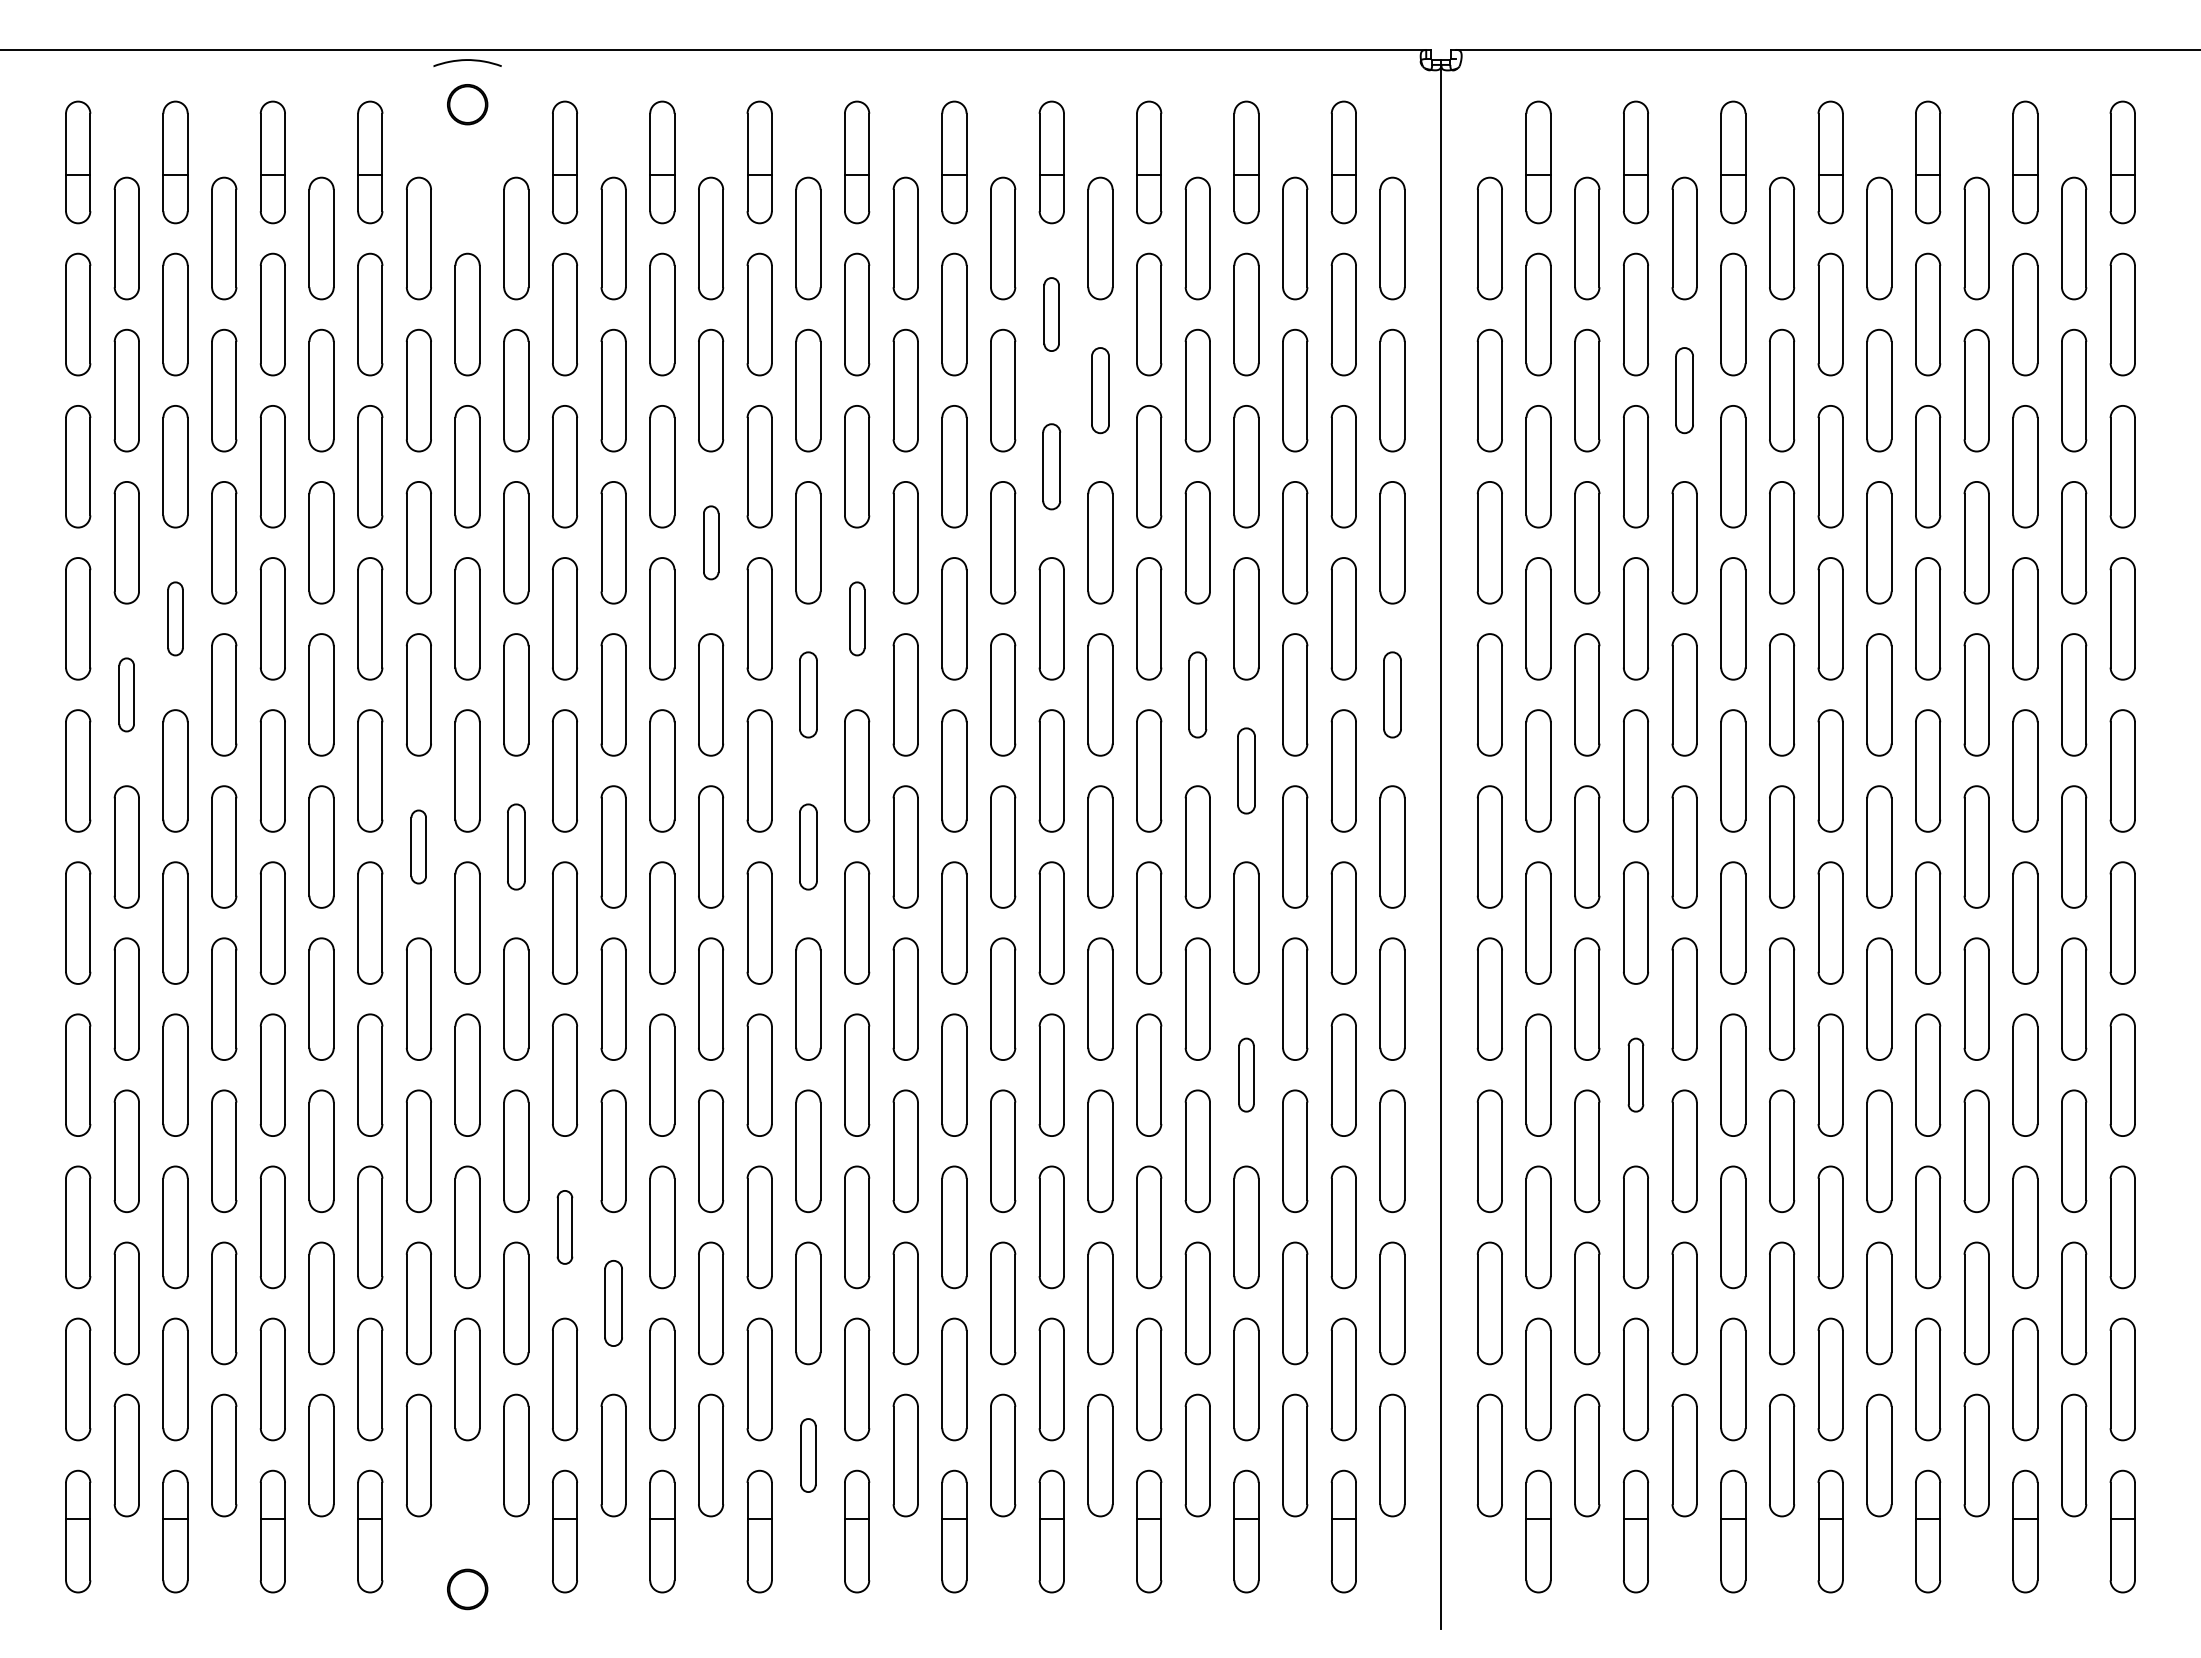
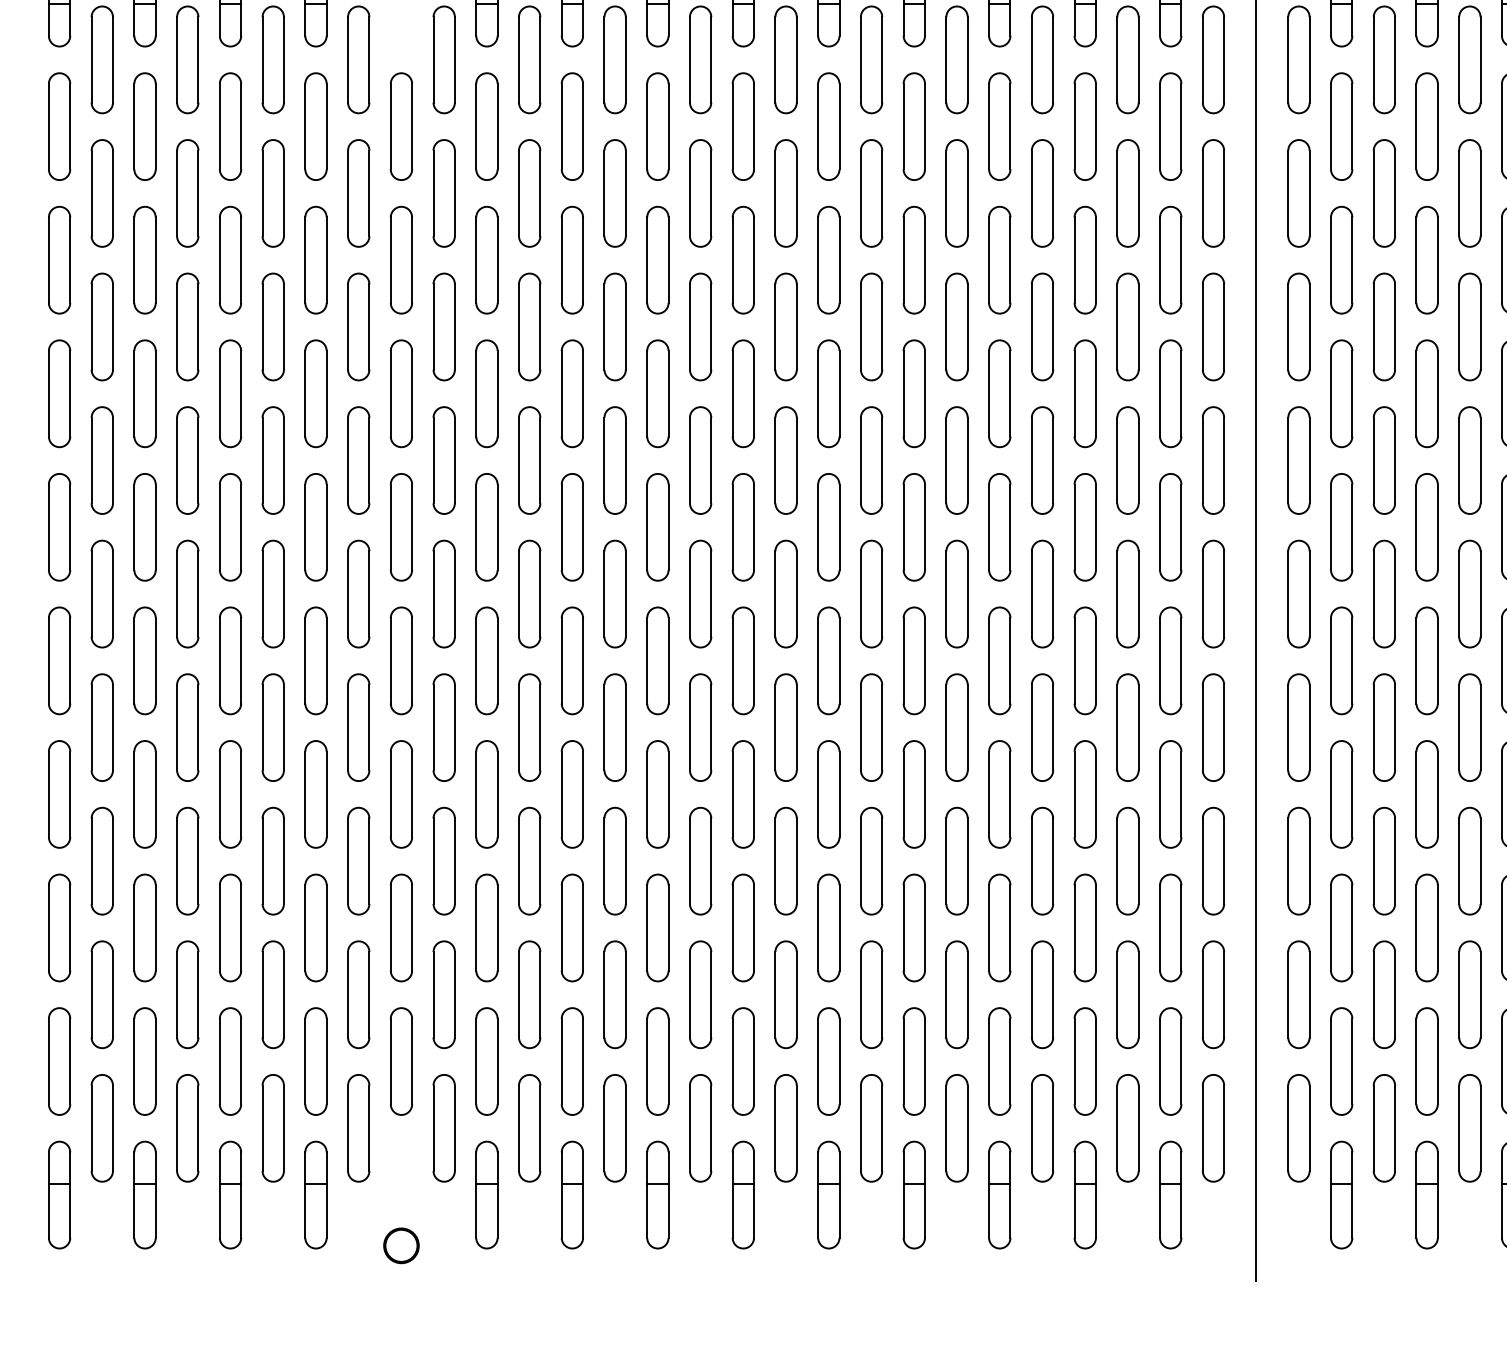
part: (1051, 314) -> (914, 126), size x1.67
part: (1100, 390) -> (957, 193), size x1.43
part: (1684, 390) -> (1469, 193), size x1.43
part: (1051, 466) -> (914, 260), size x1.43
part: (711, 542) -> (615, 326), size x1.67
part: (175, 618) -> (145, 393), size x1.67
part: (857, 618) -> (743, 393), size x1.67
part: (126, 694) -> (101, 460), size x1.67
part: (808, 694) -> (700, 460), size x1.43
part: (1197, 694) -> (1042, 460), size x1.43
part: (1392, 694) -> (1213, 460), size x1.43
part: (1246, 770) -> (1085, 526), size x1.43
part: (418, 846) -> (358, 593), size x1.67
part: (516, 846) -> (444, 593), size x1.43
part: (808, 846) -> (700, 593), size x1.43
part: (1246, 1074) -> (1085, 793), size x1.67
part: (1635, 1074) -> (1426, 793), size x1.67
part: (564, 1227) -> (486, 928), size x1.67
part: (613, 1303) -> (529, 994), size x1.43
part: (808, 1455) -> (700, 1128), size x1.67

